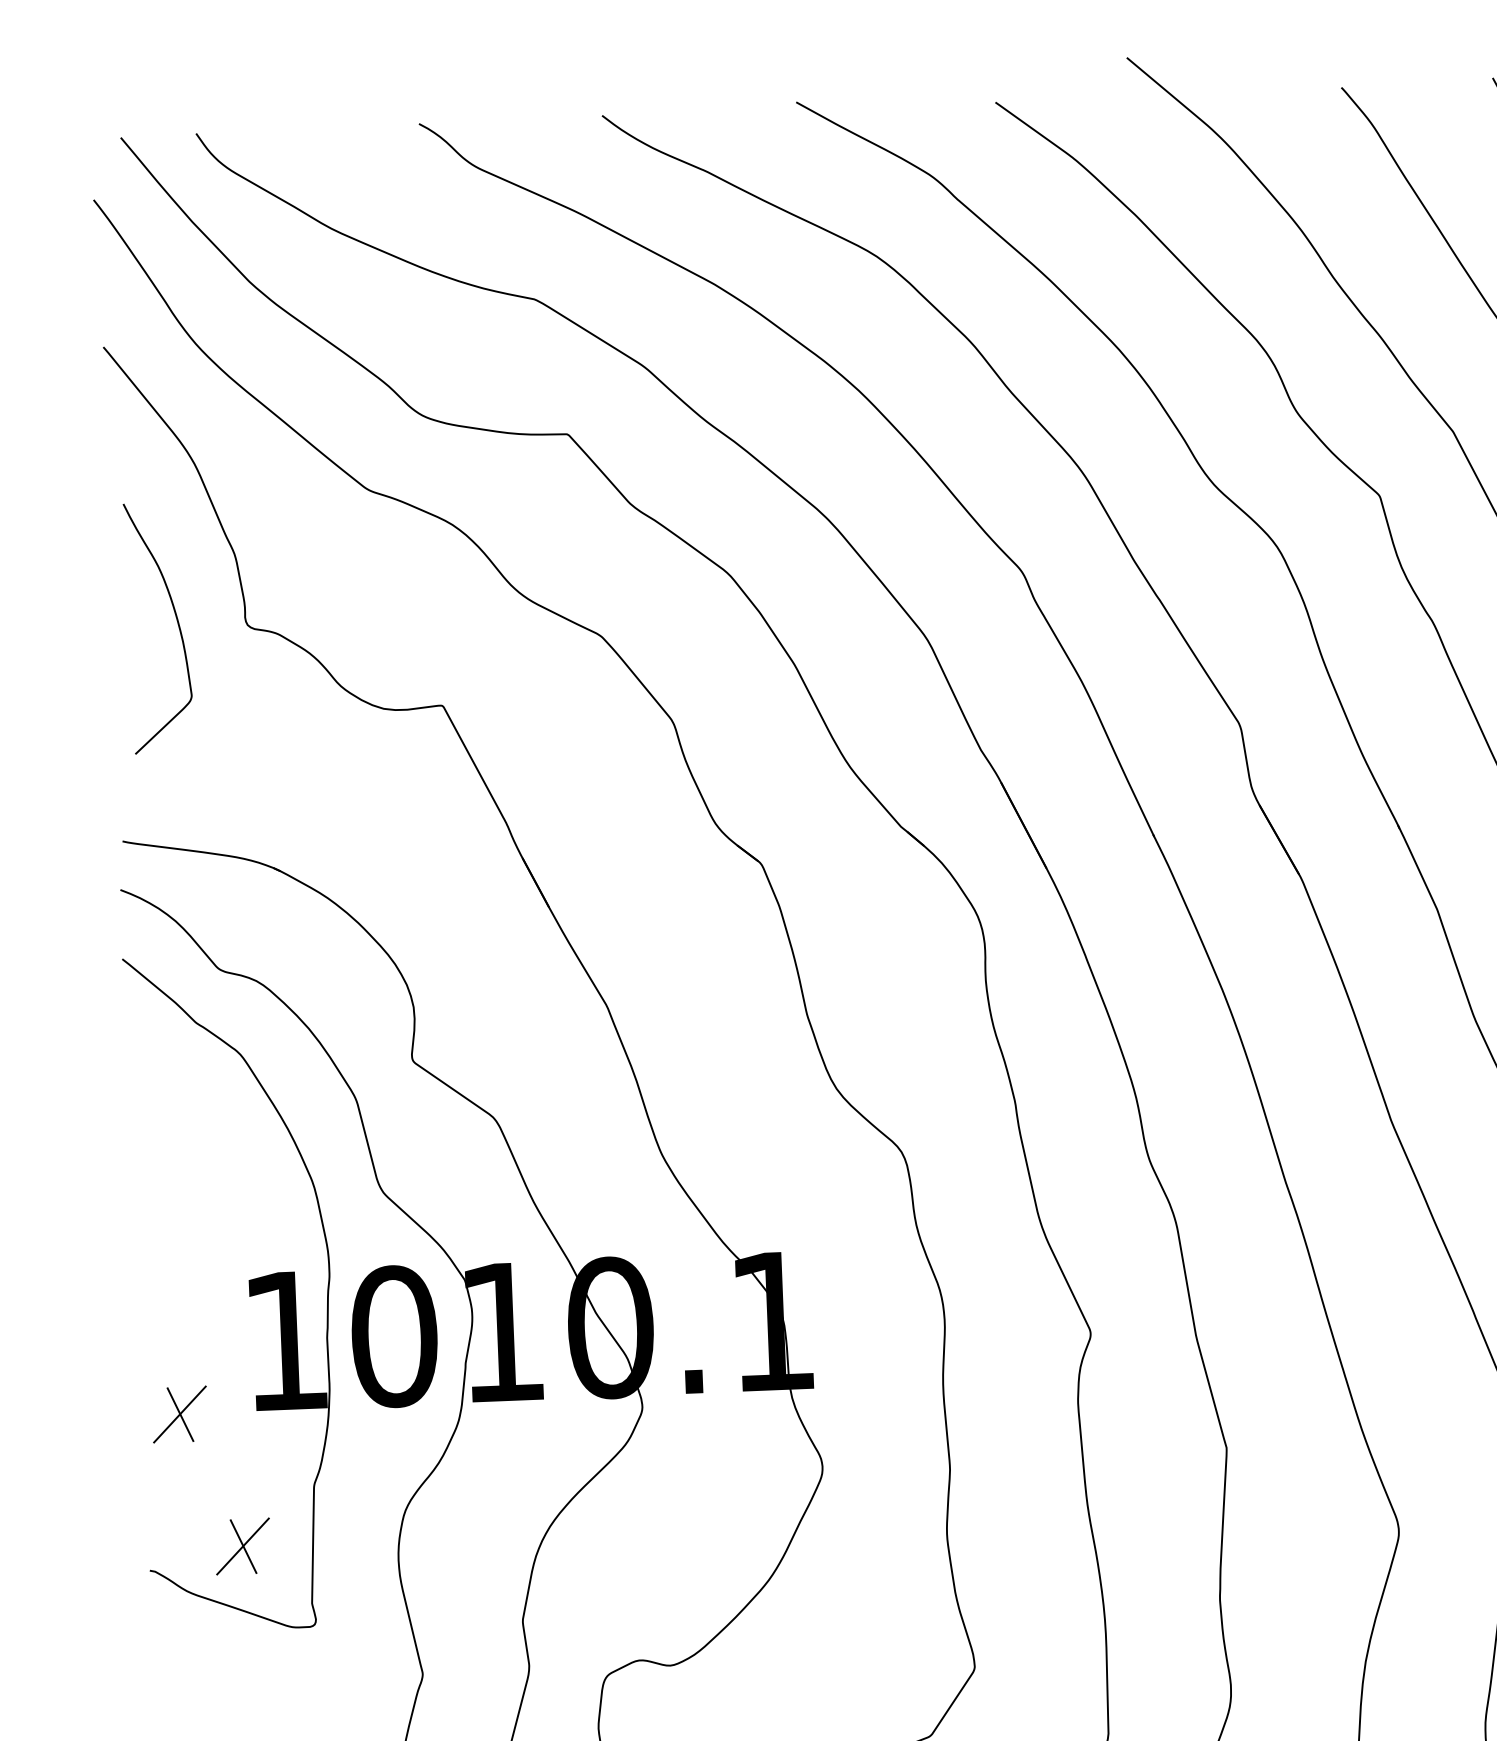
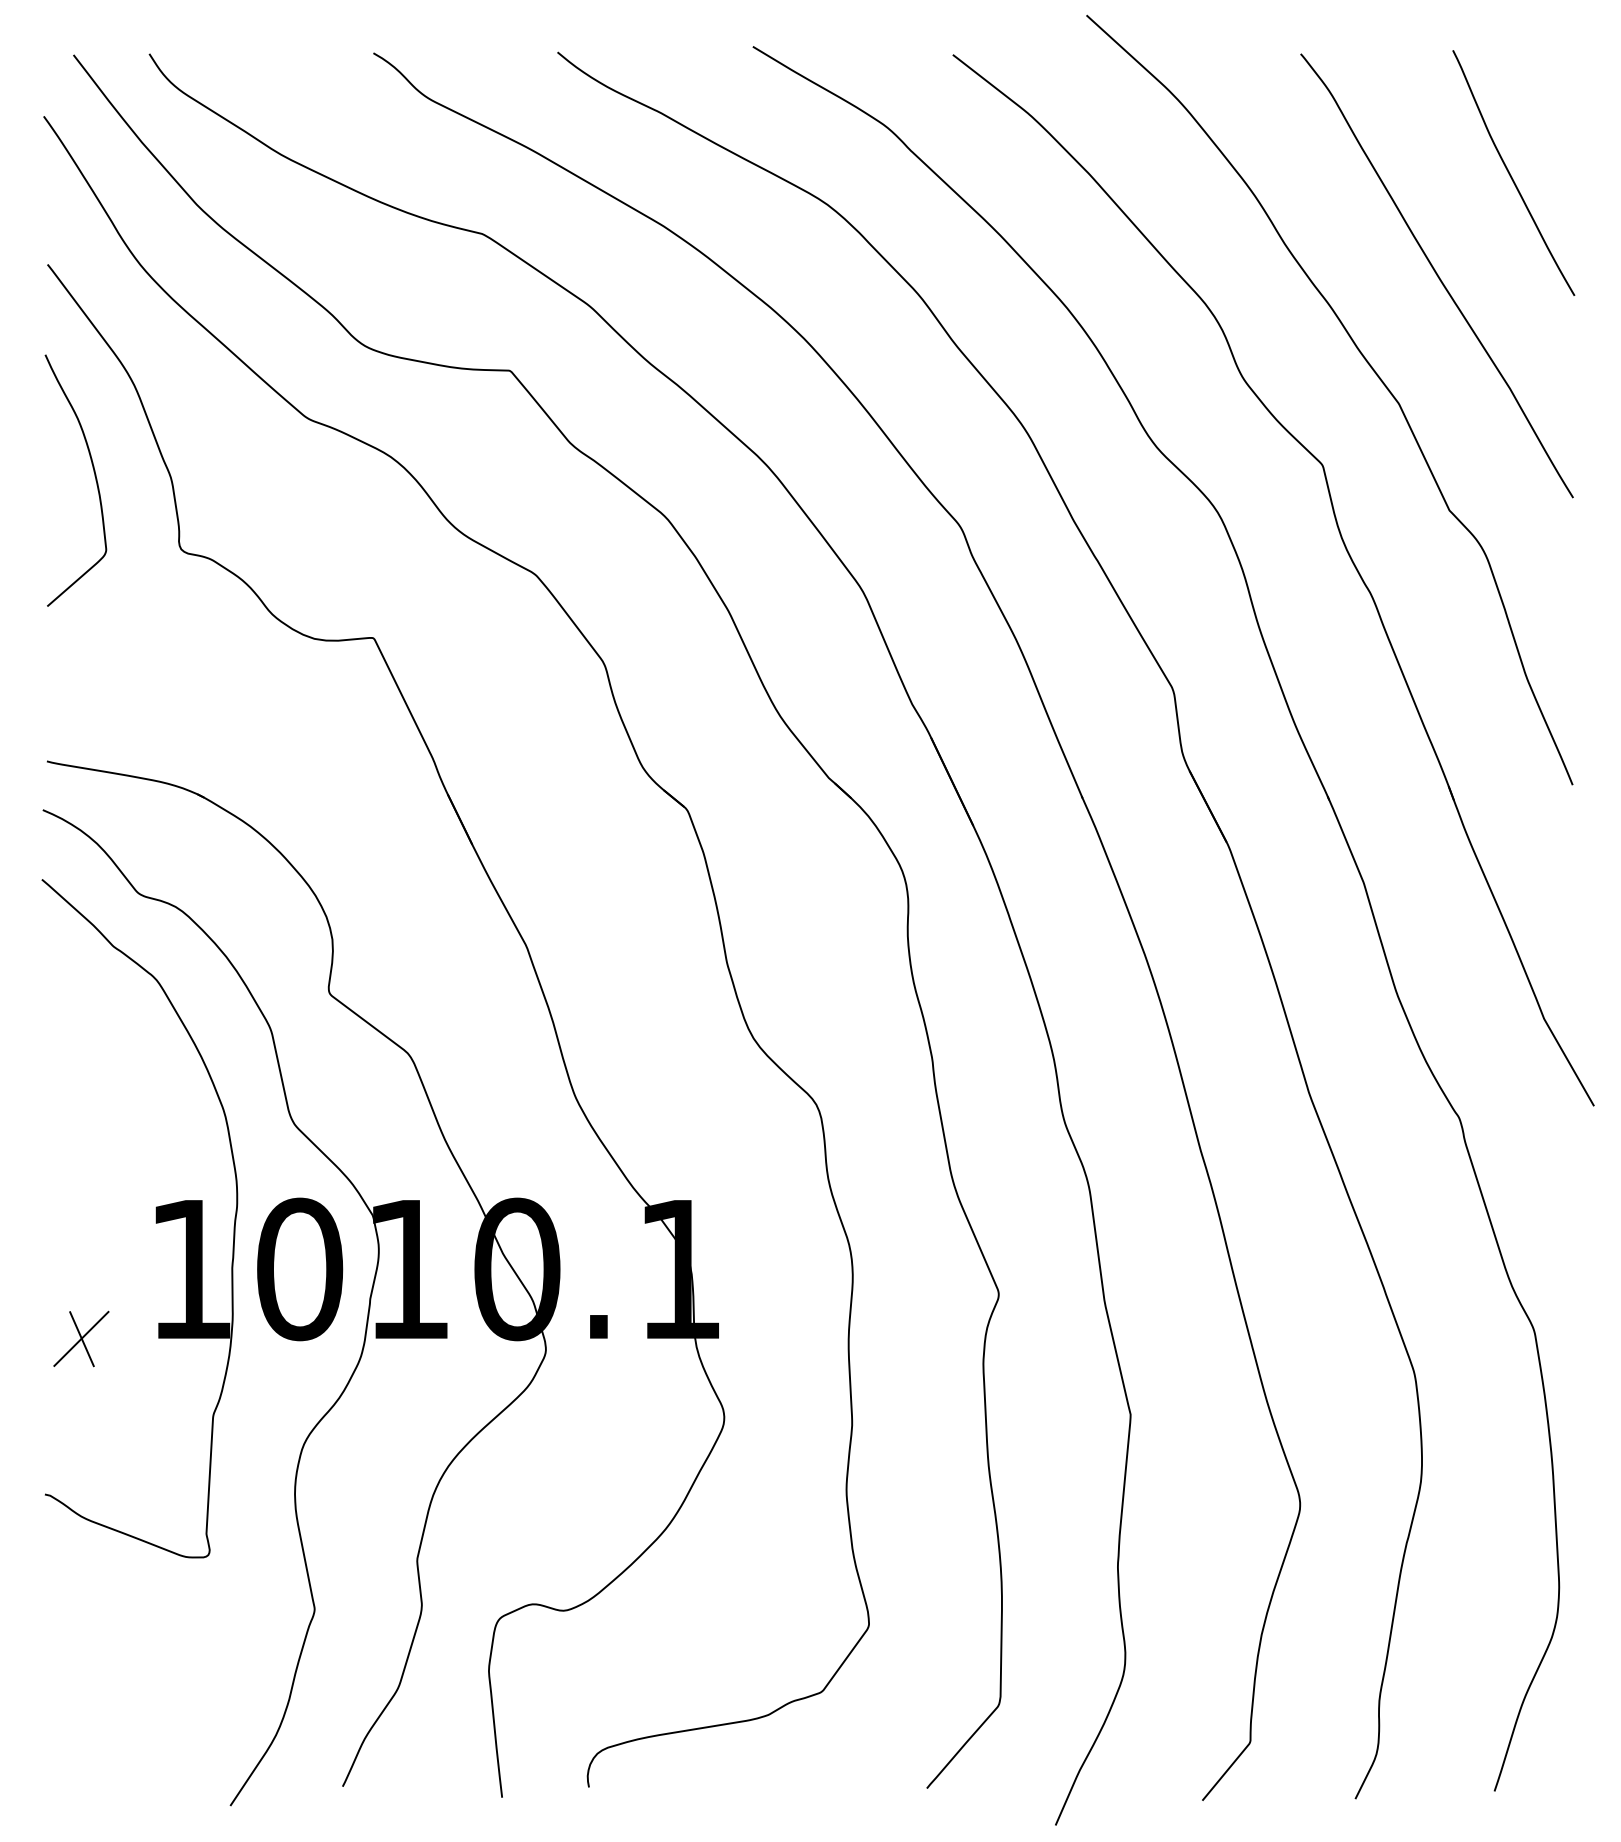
curve: (177, 623) -> (94, 476), moved
part: (243, 1546) -> (139, 1473), removed

